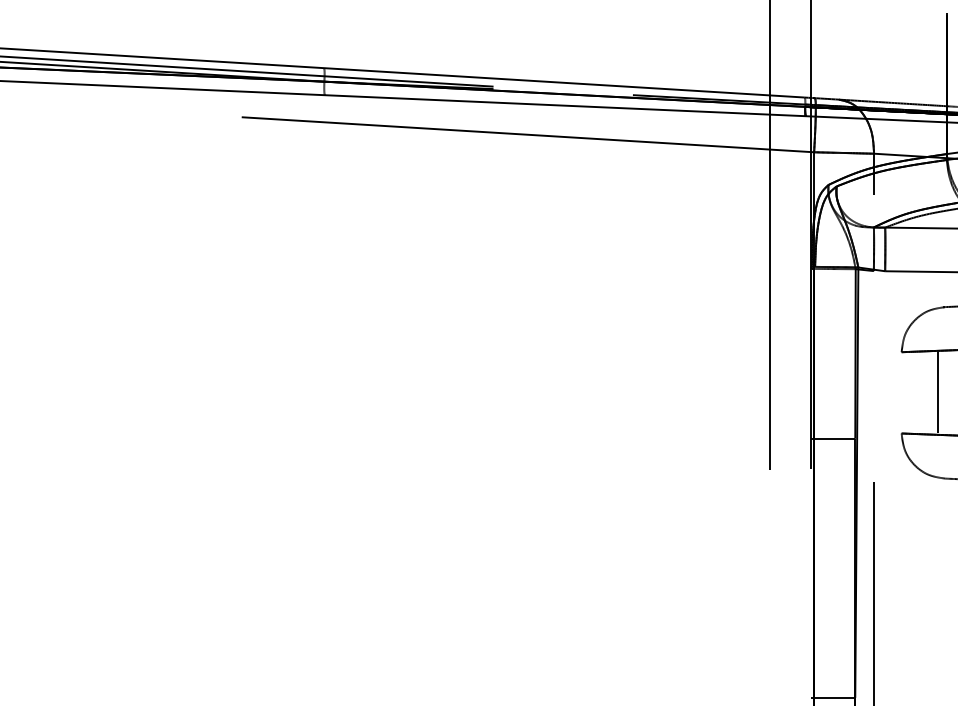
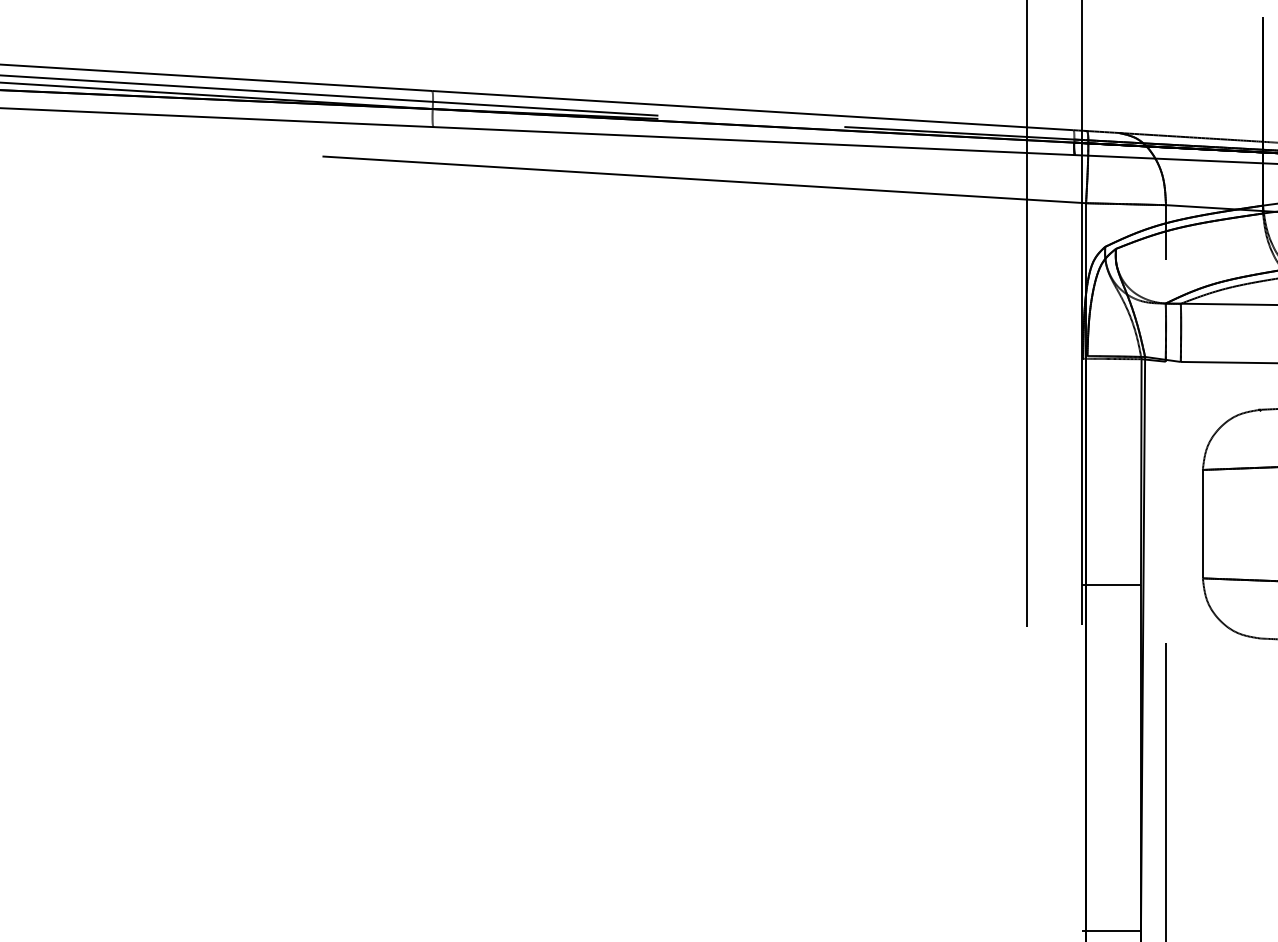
line: (938, 392) -> (1202, 523), moved

